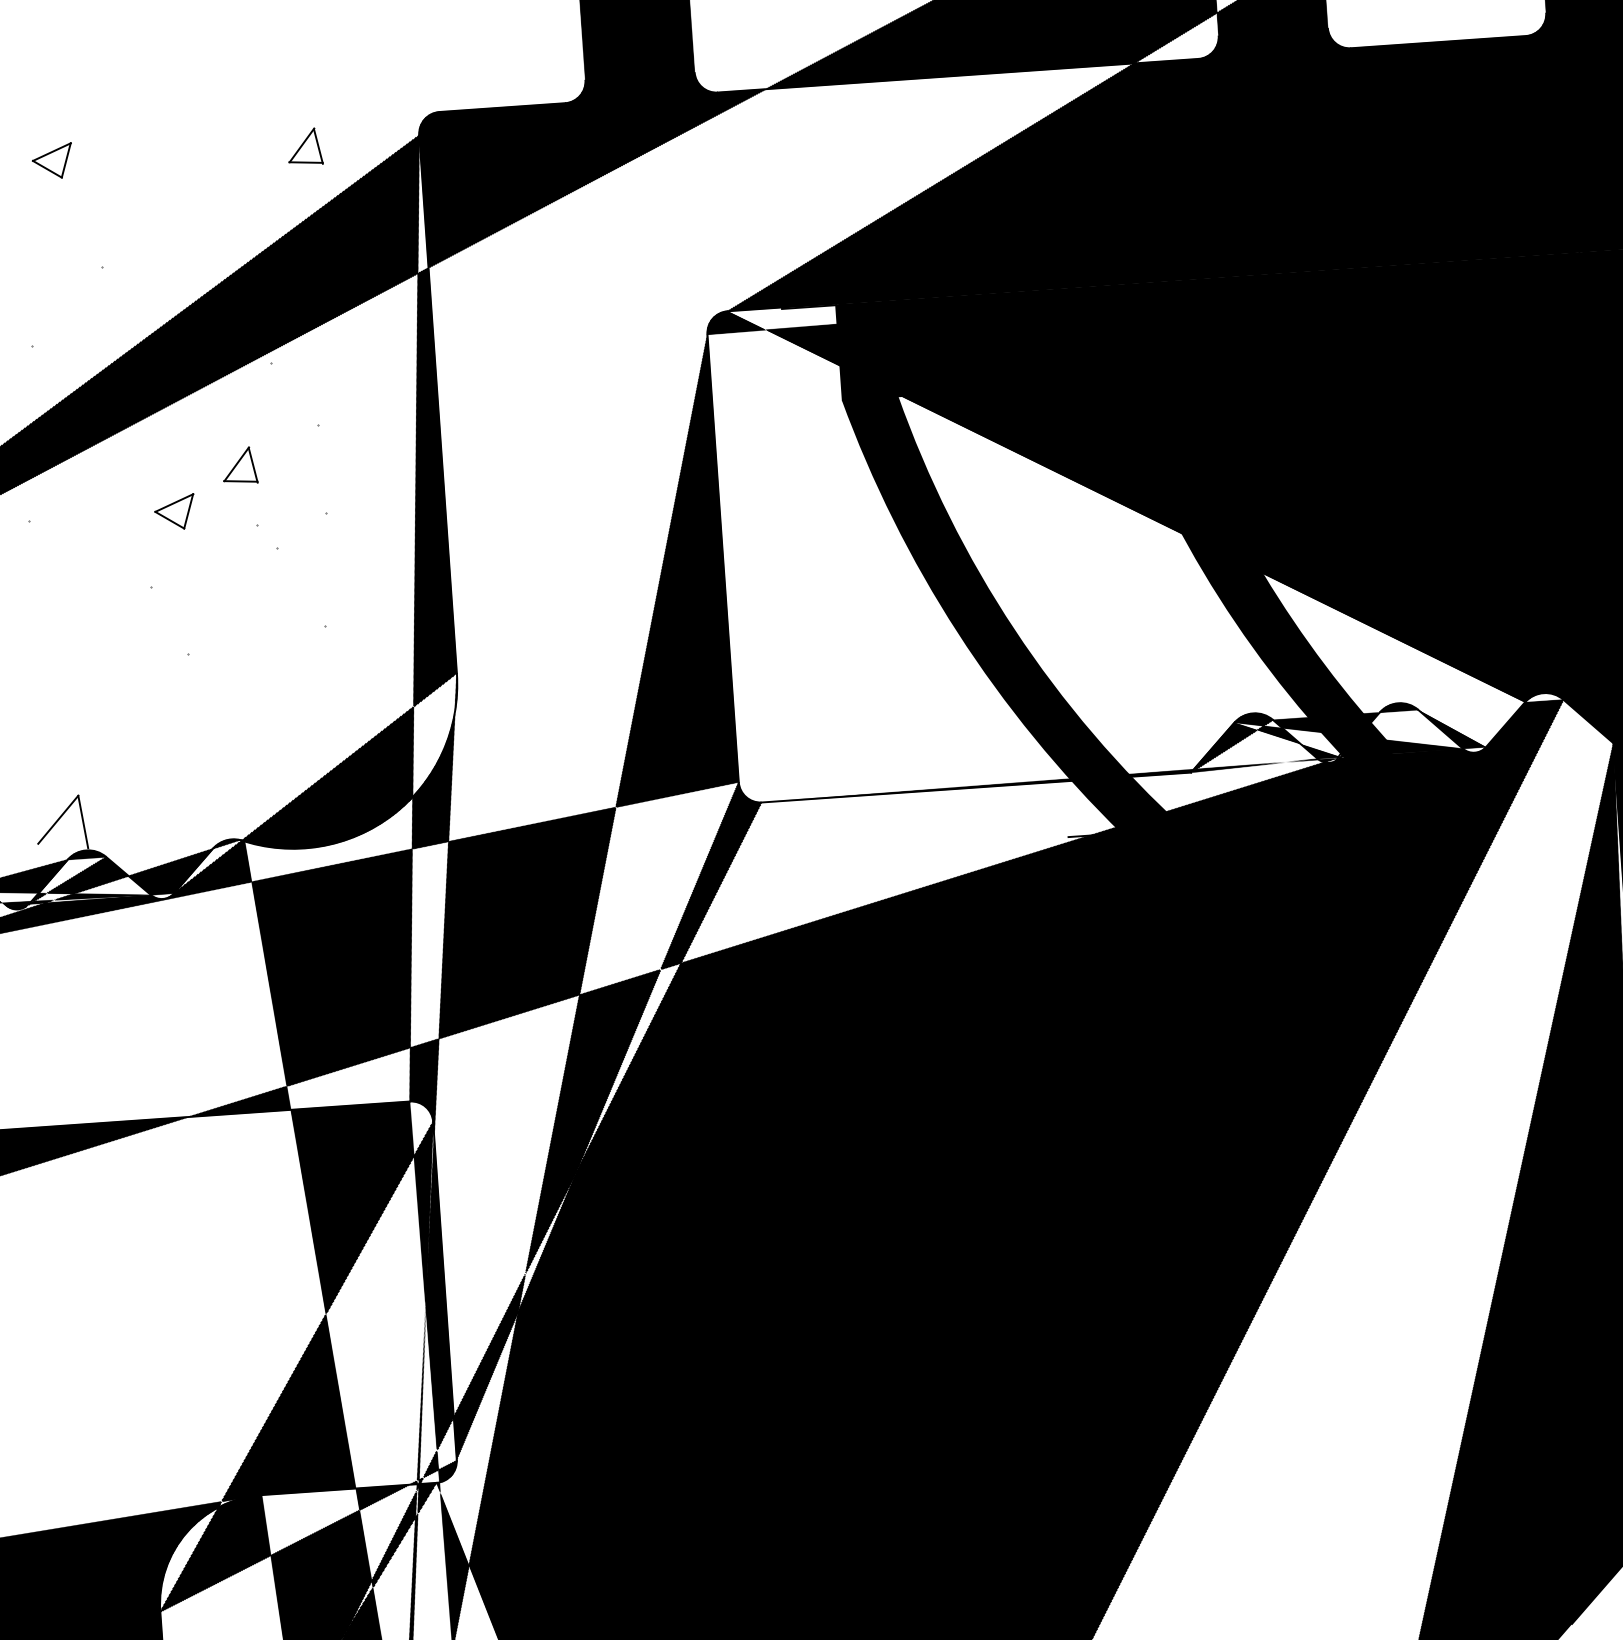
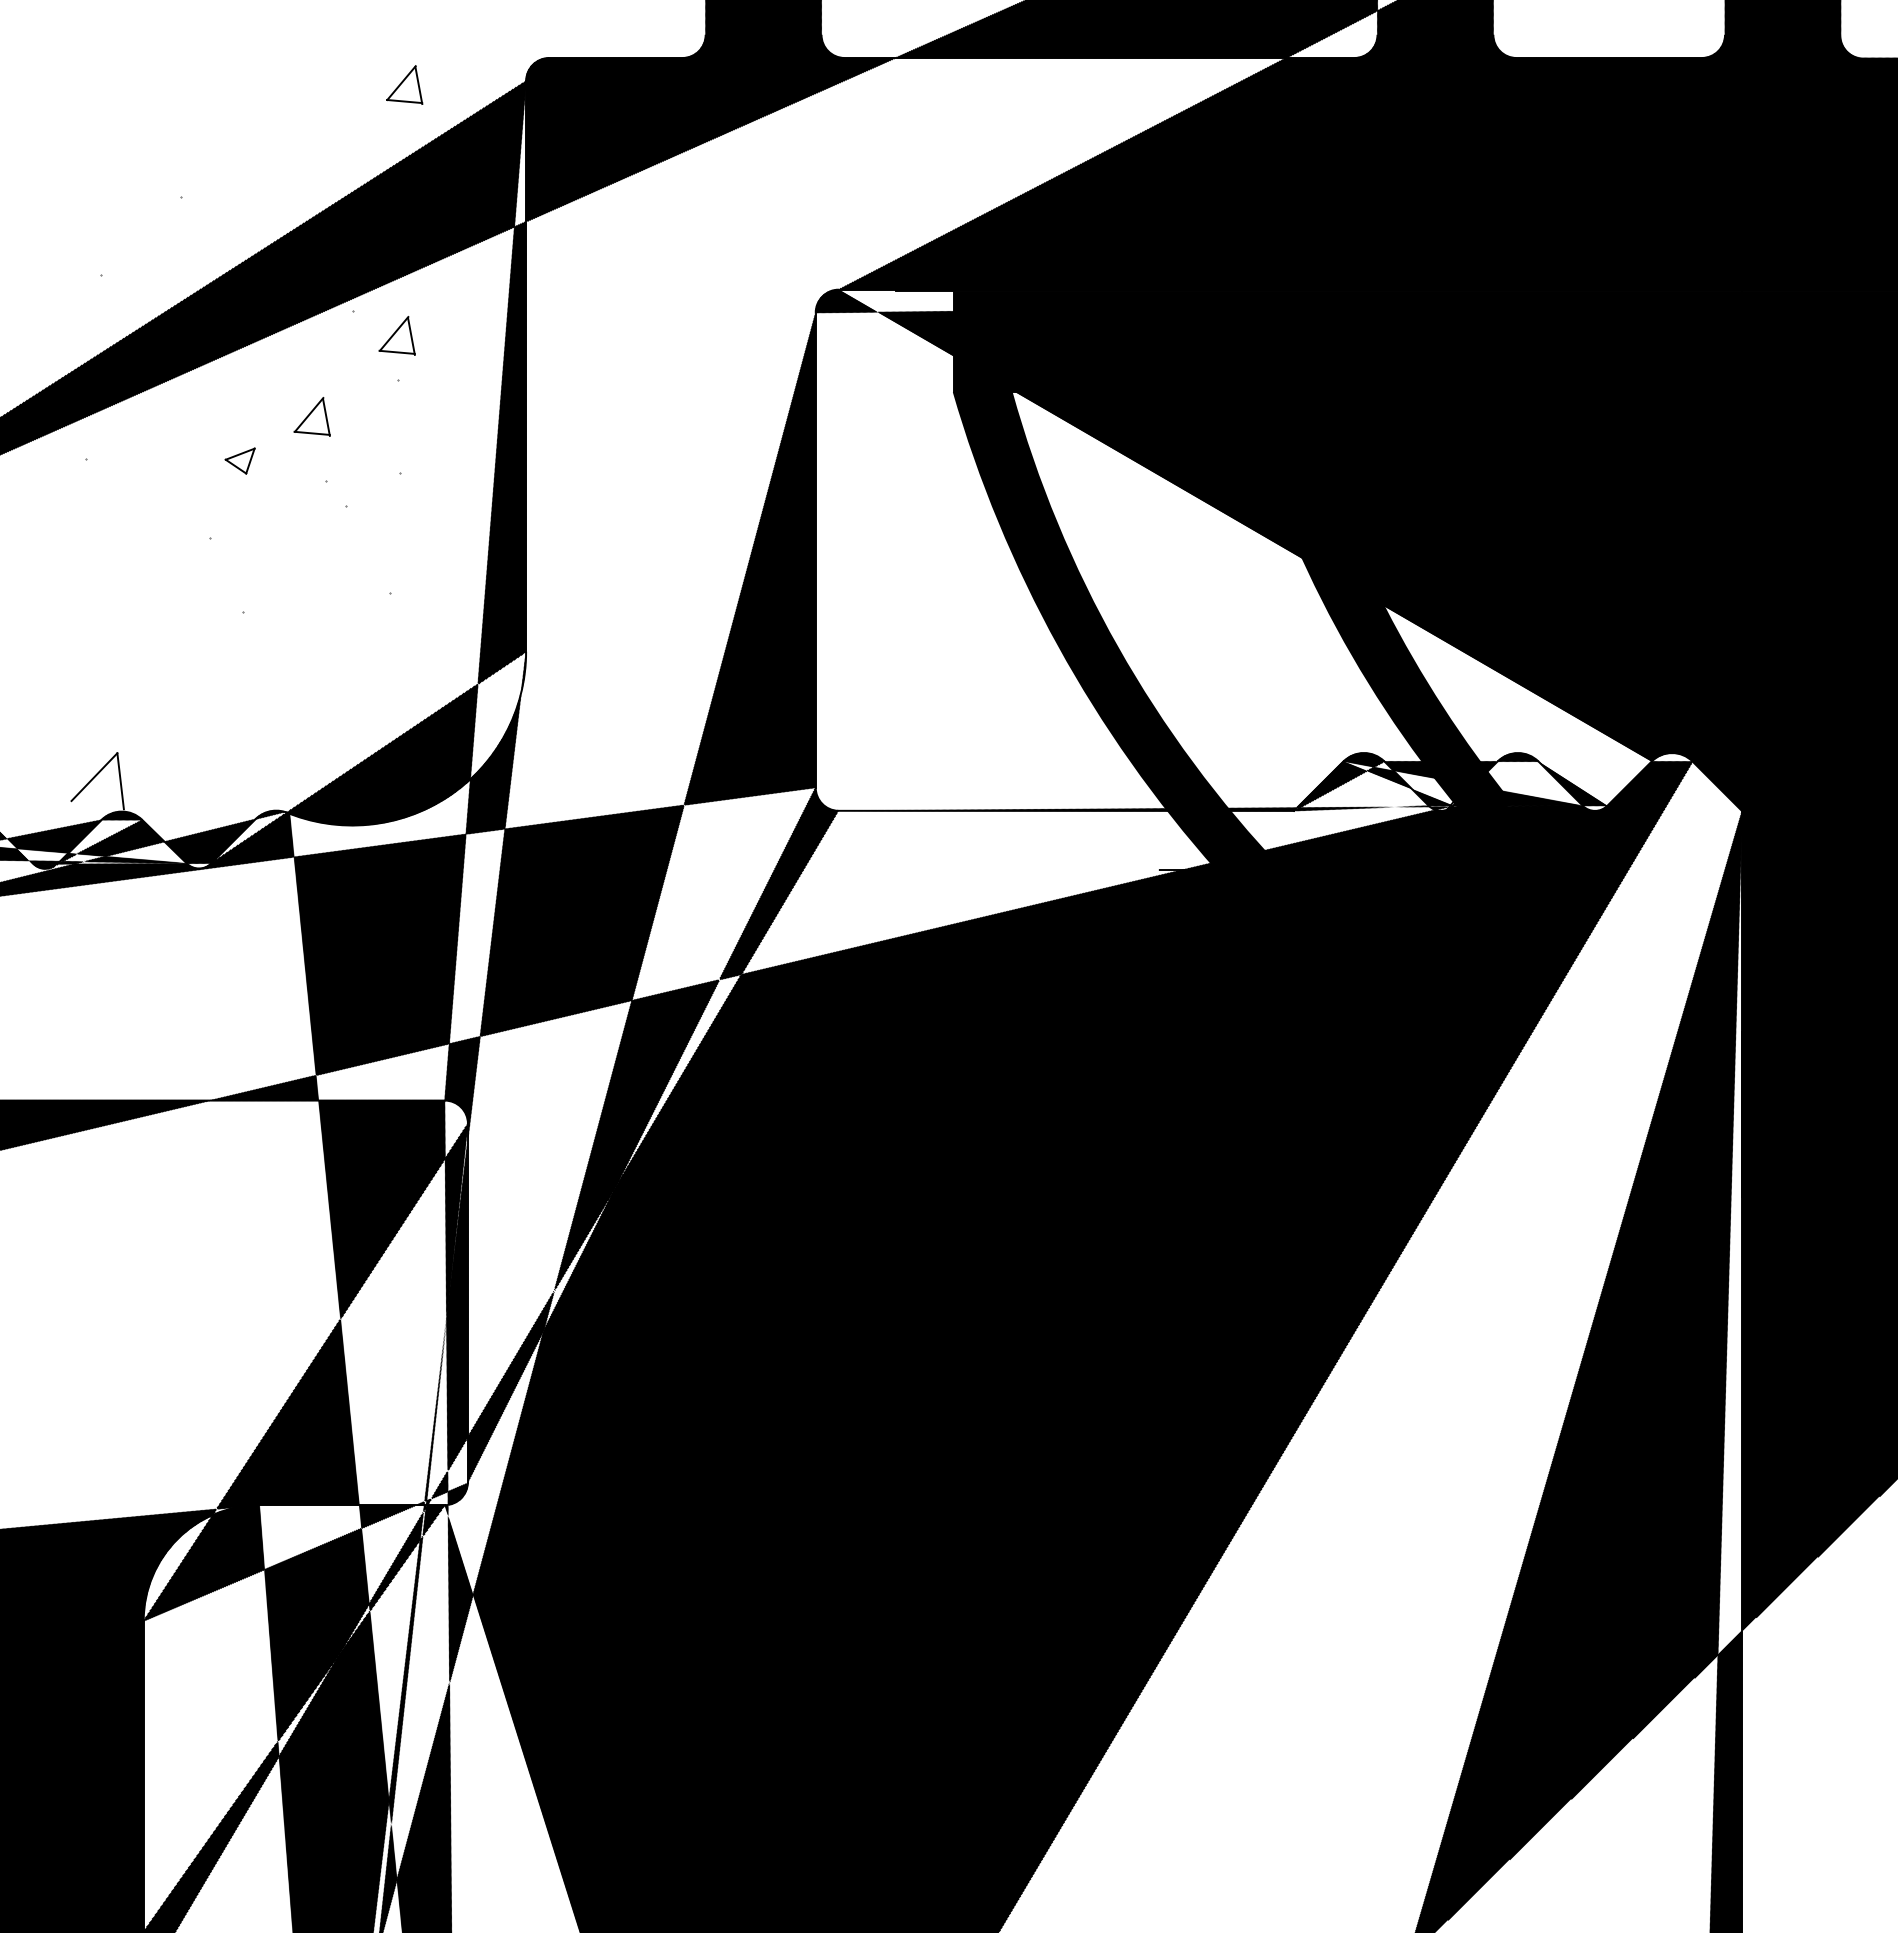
part: (52, 161) -> (136, 81), removed
part: (313, 383) -> (396, 335), added
part: (174, 511) -> (239, 460), size x0.7

